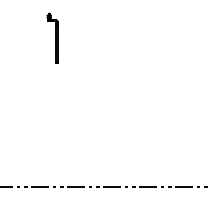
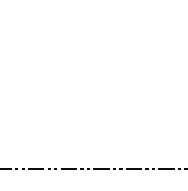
part: (52, 38) -> (47, 34), removed

